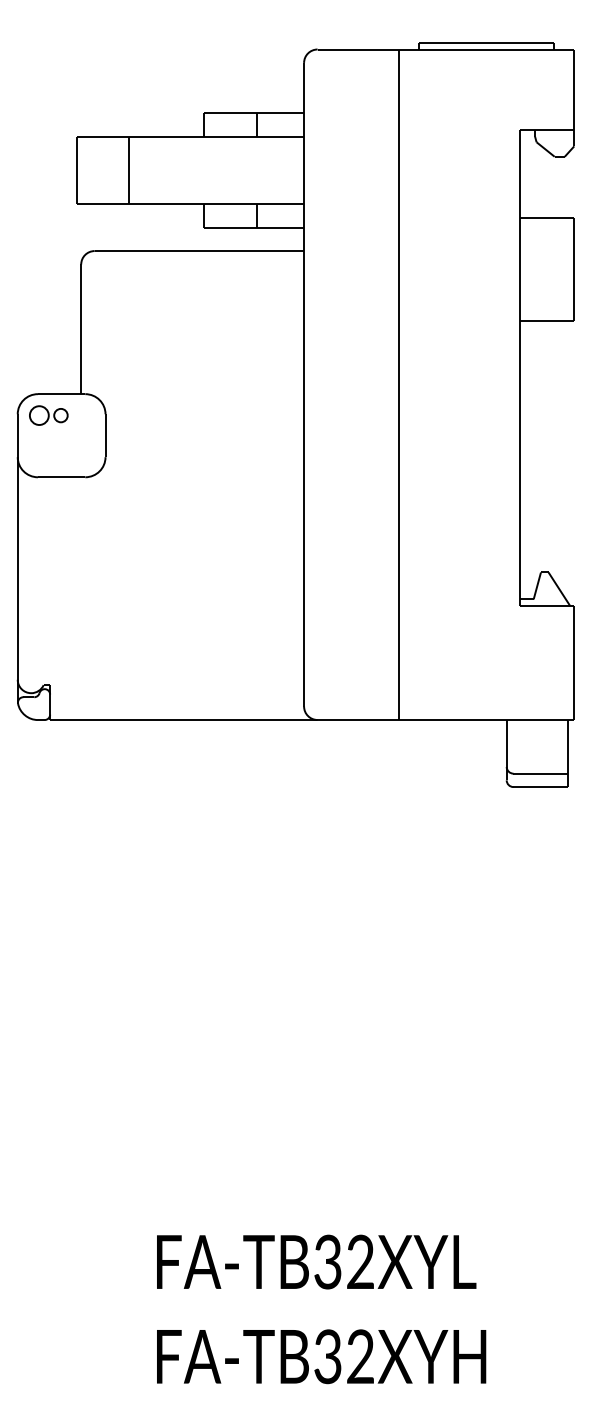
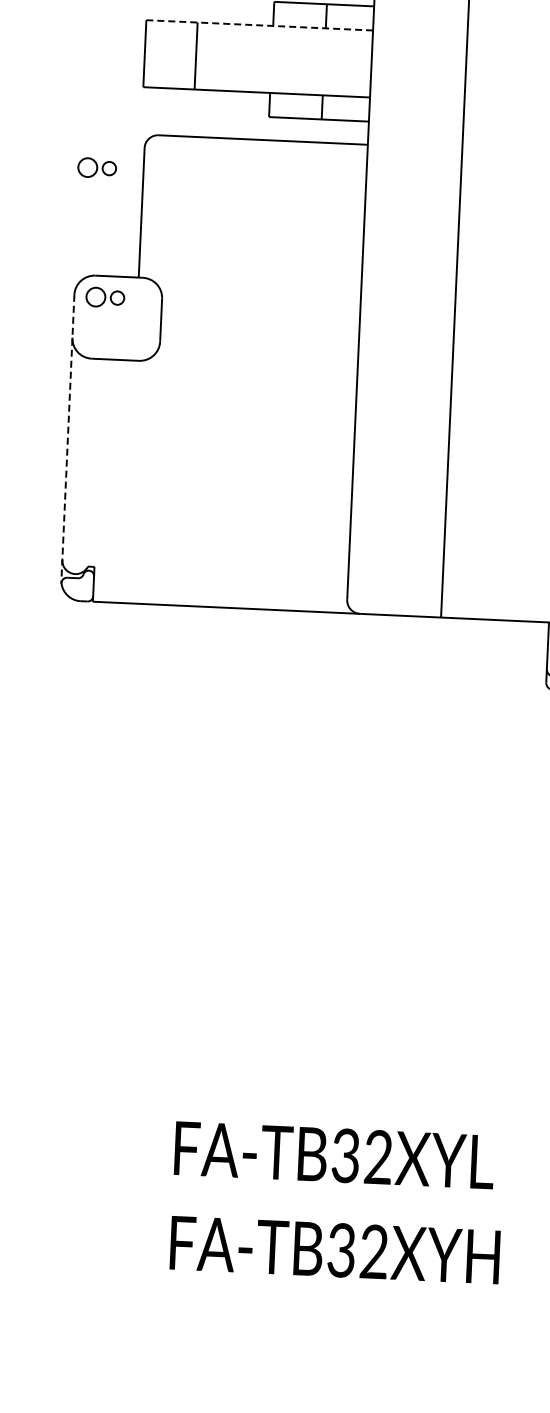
line: (190, 136) -> (259, 25), solid -> dashed
part: (34, 286) -> (96, 167), added
line: (17, 558) -> (67, 438), solid -> dashed

